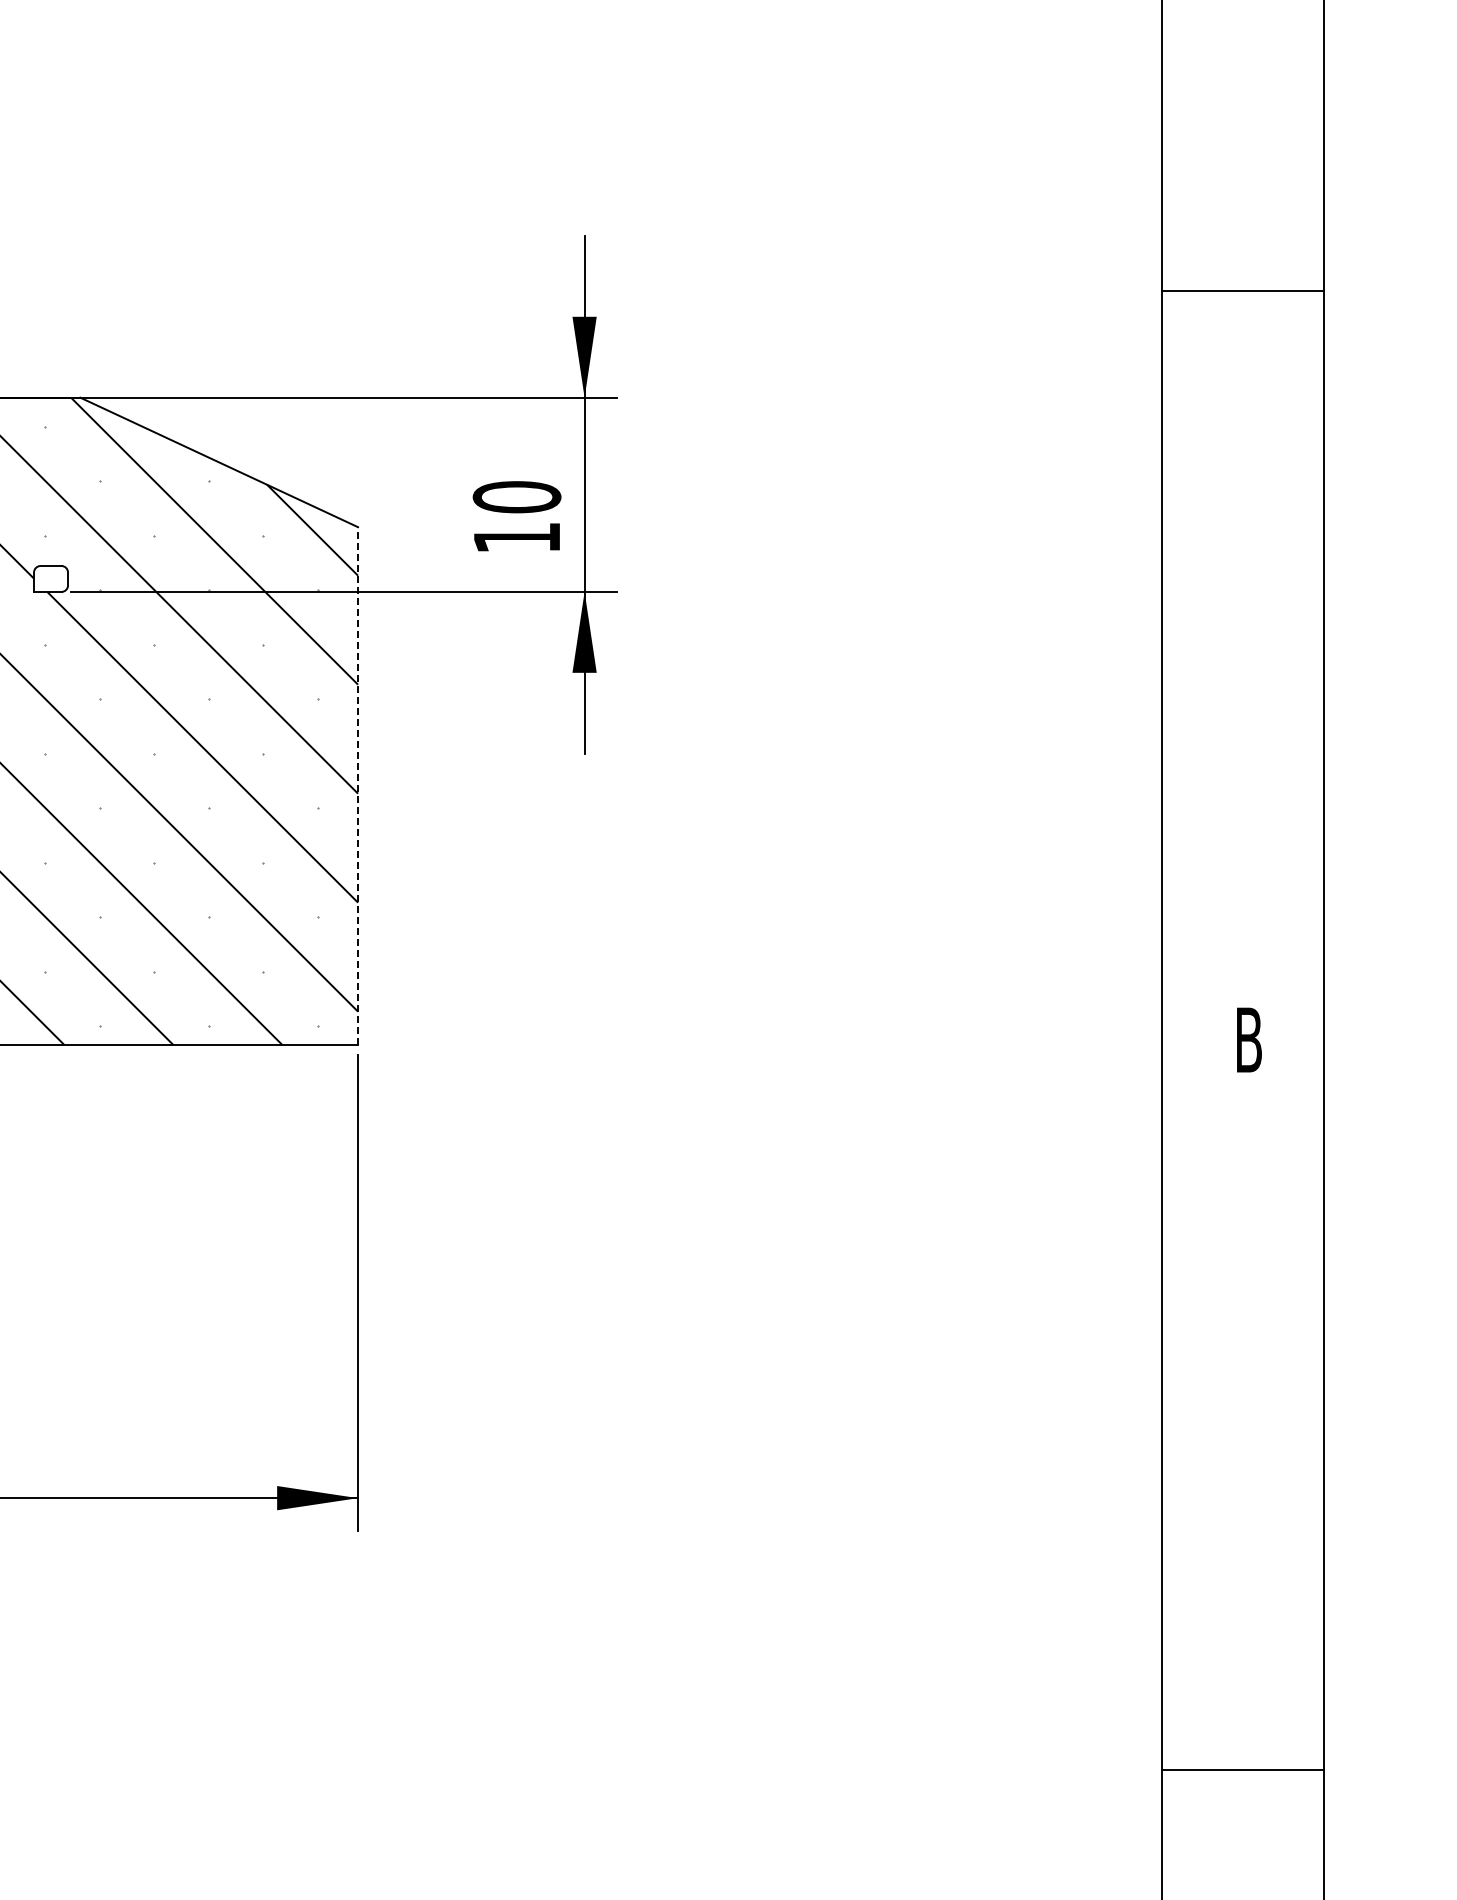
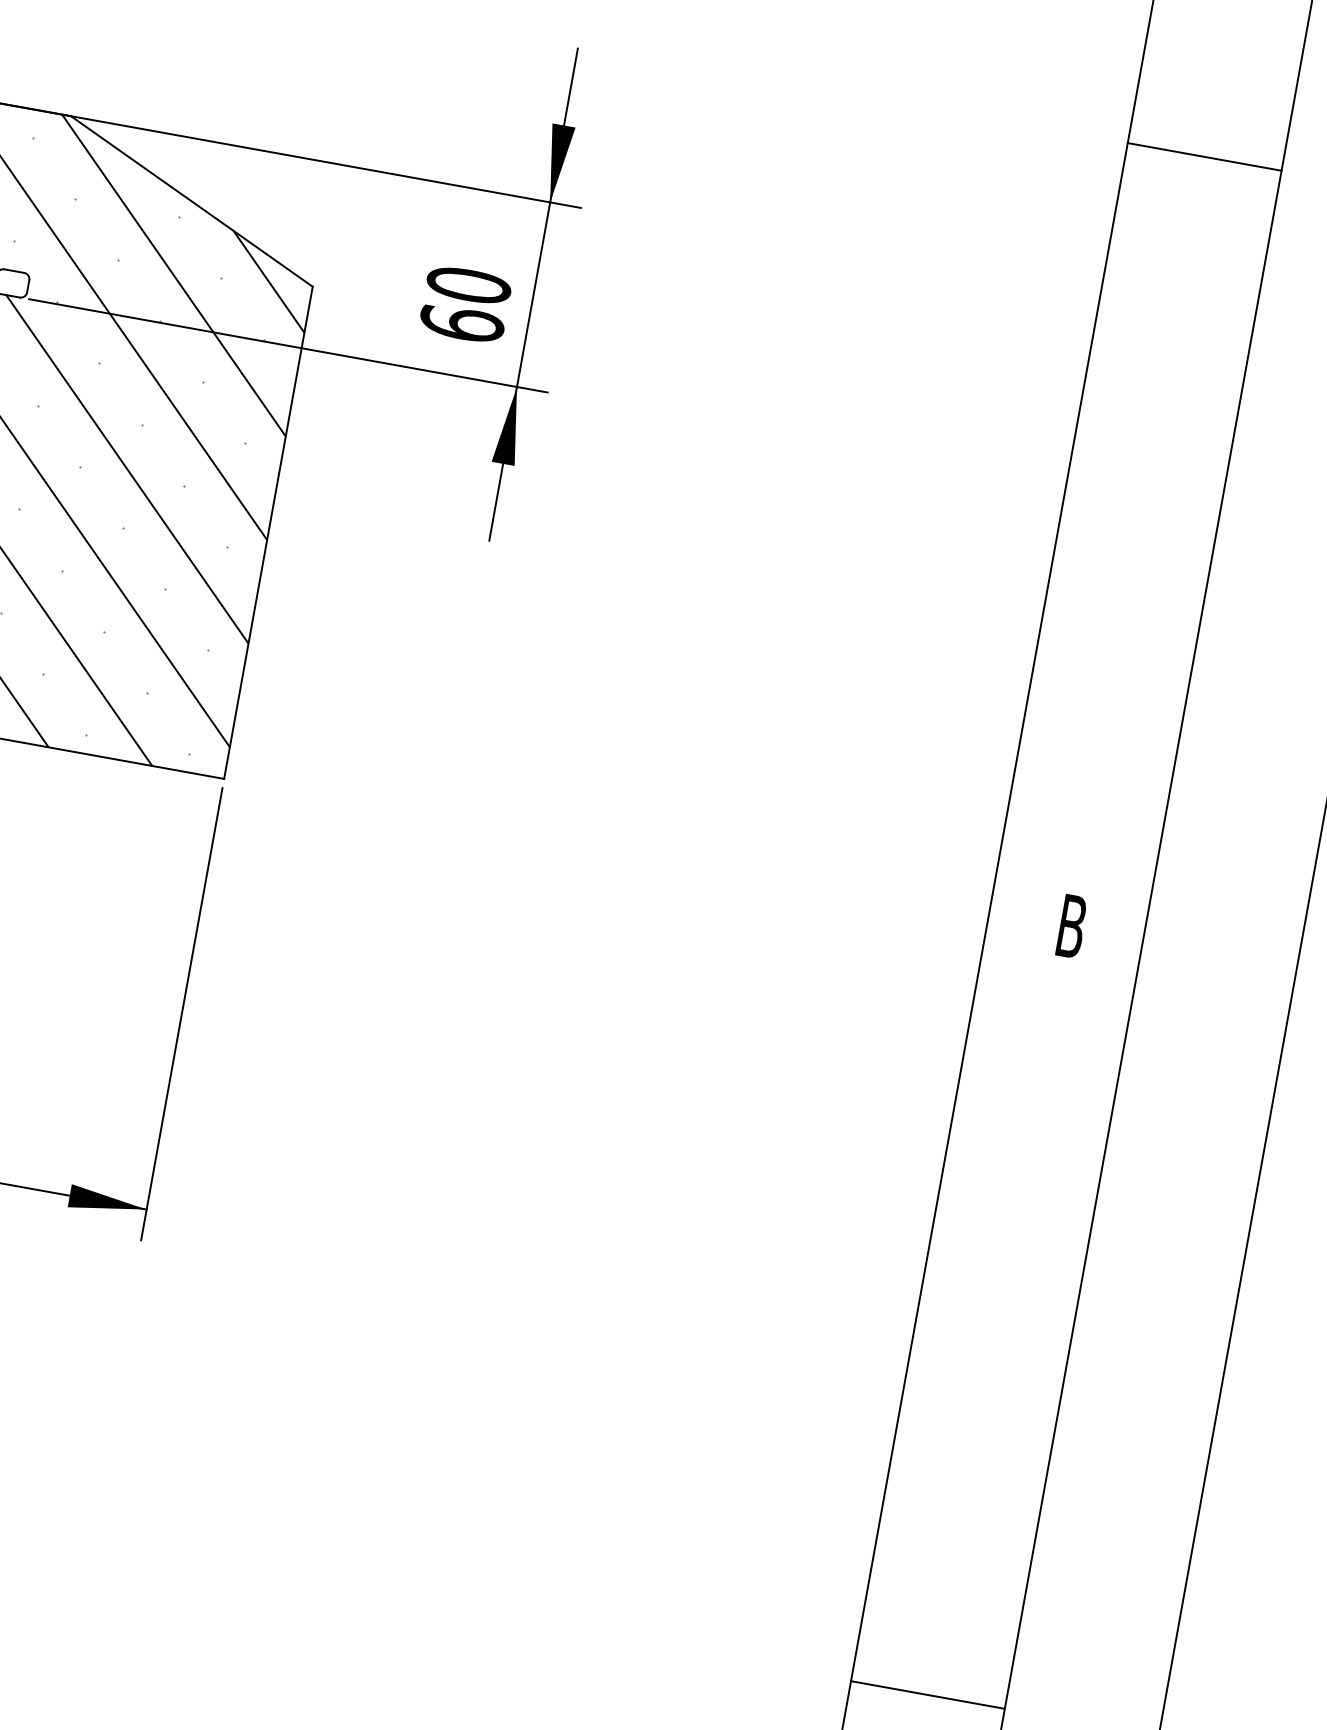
line: (1243, 291) -> (1204, 157), moved
text: (516, 537) -> (461, 323), 10 -> 60
line: (358, 786) -> (268, 533), dashed -> solid
line: (1243, 1769) -> (928, 1694), moved

